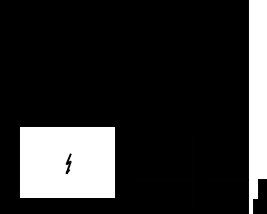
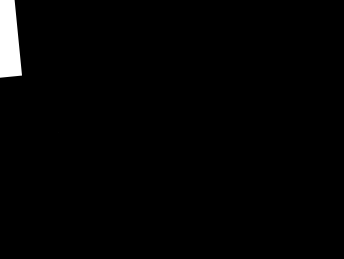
fill: (67, 162) -> (134, 178), added

